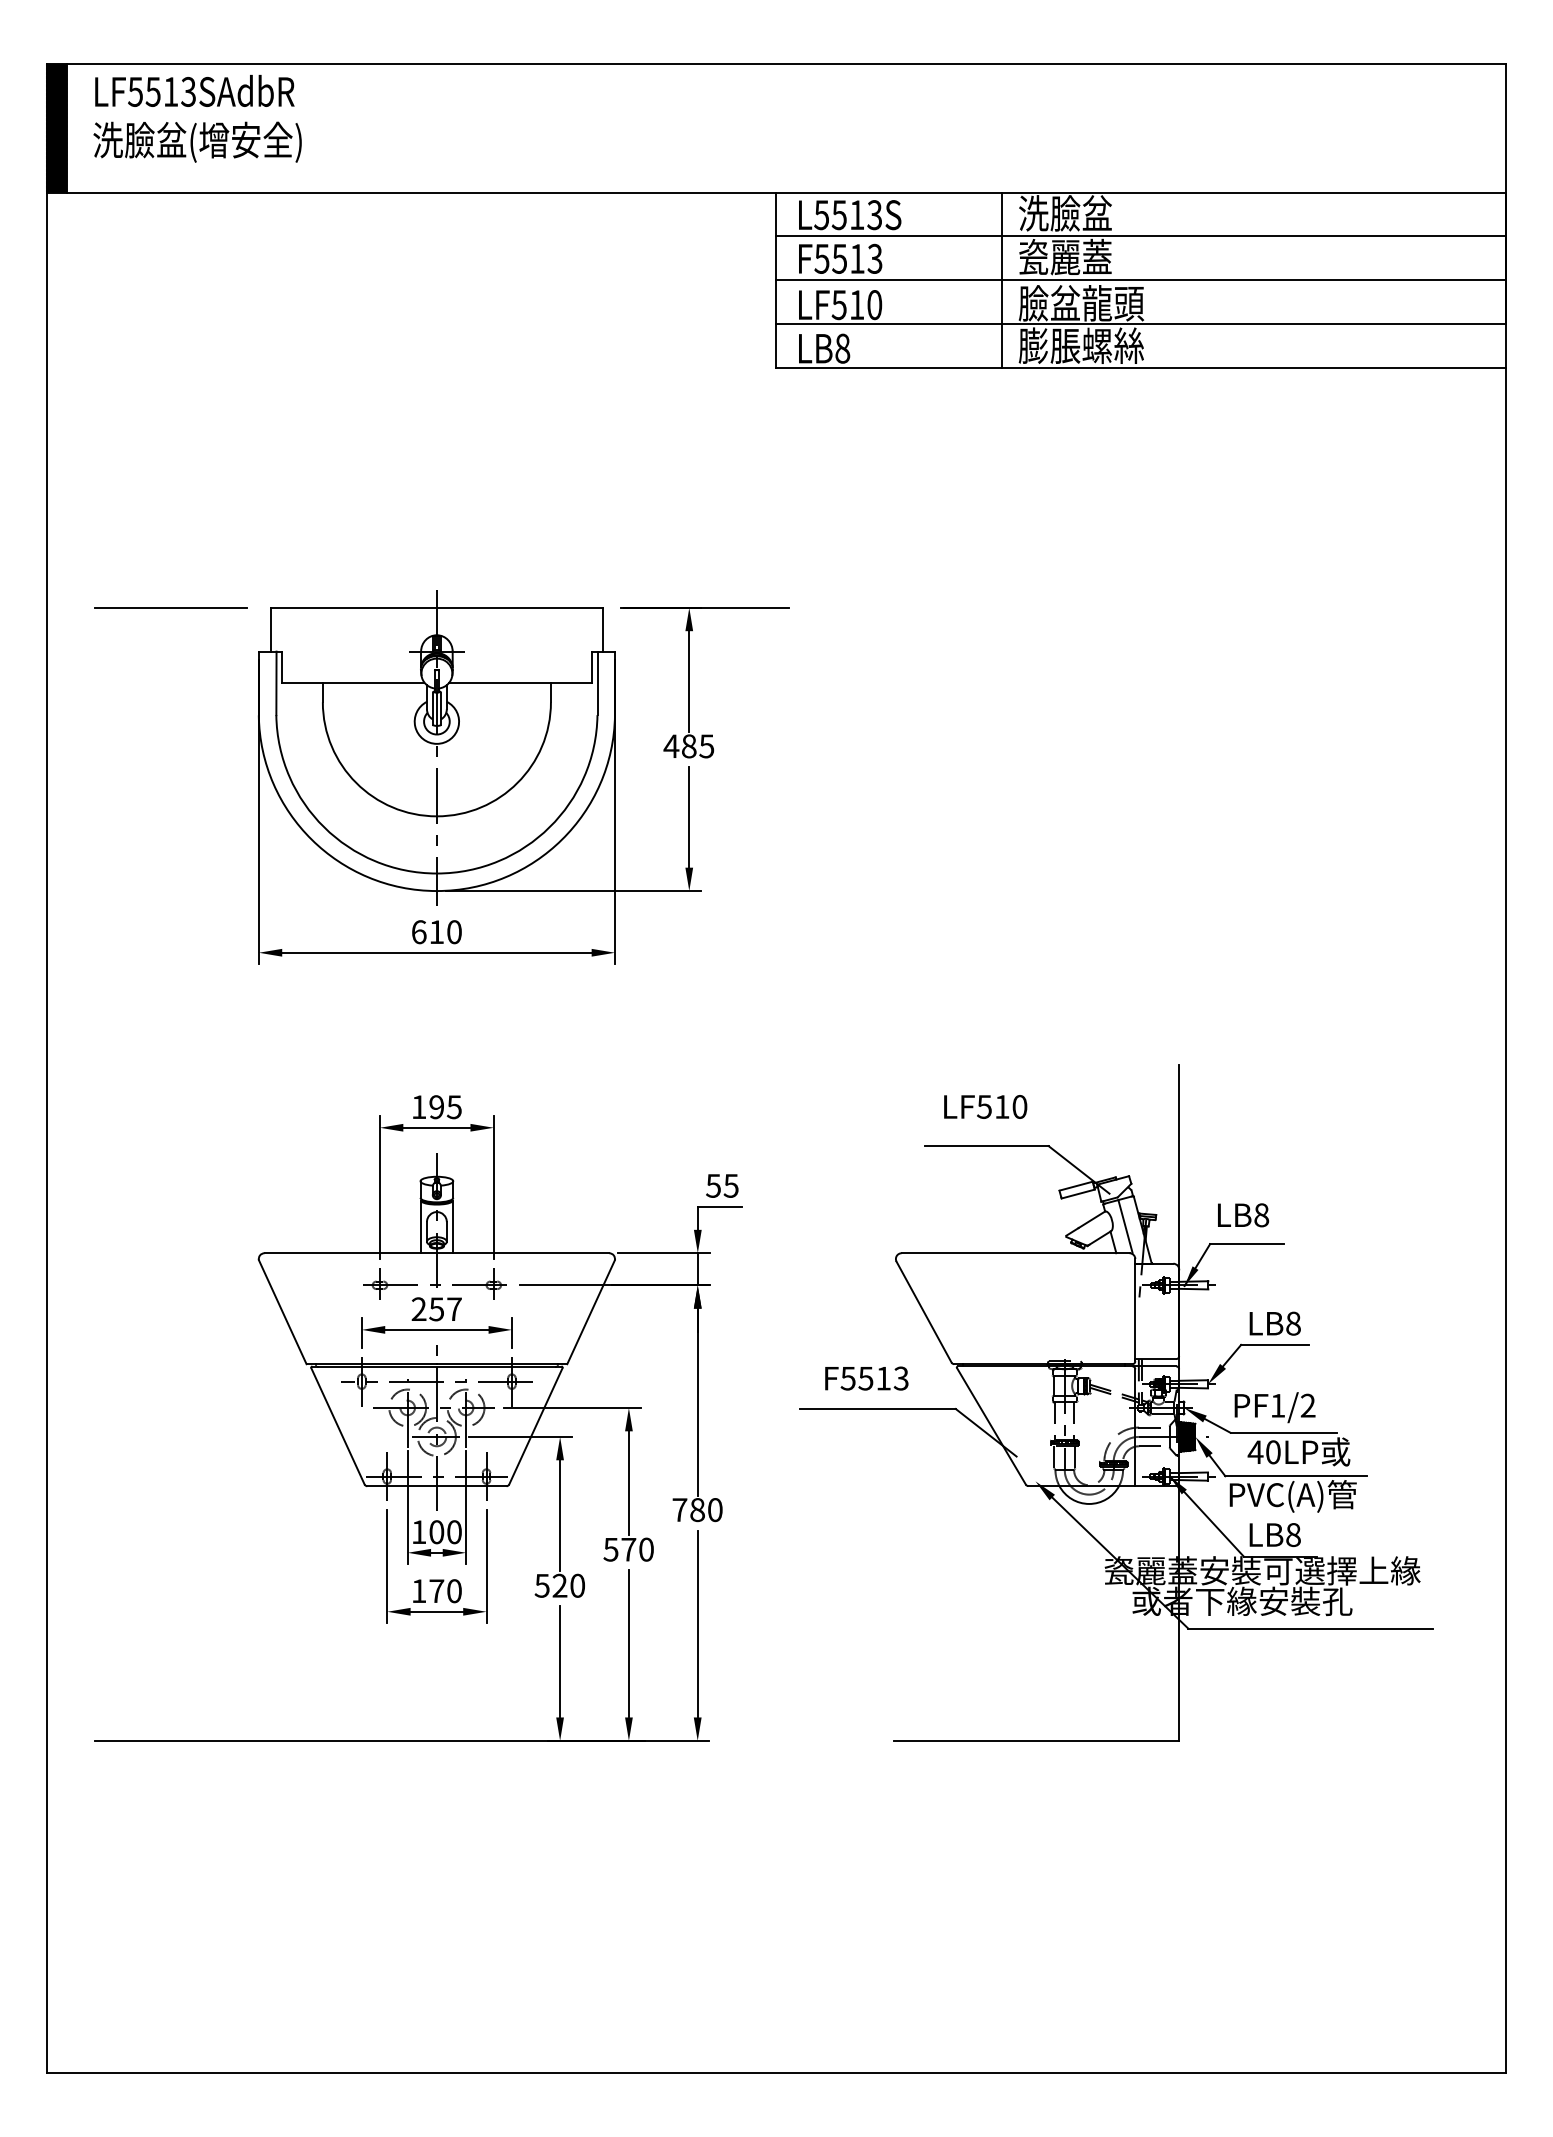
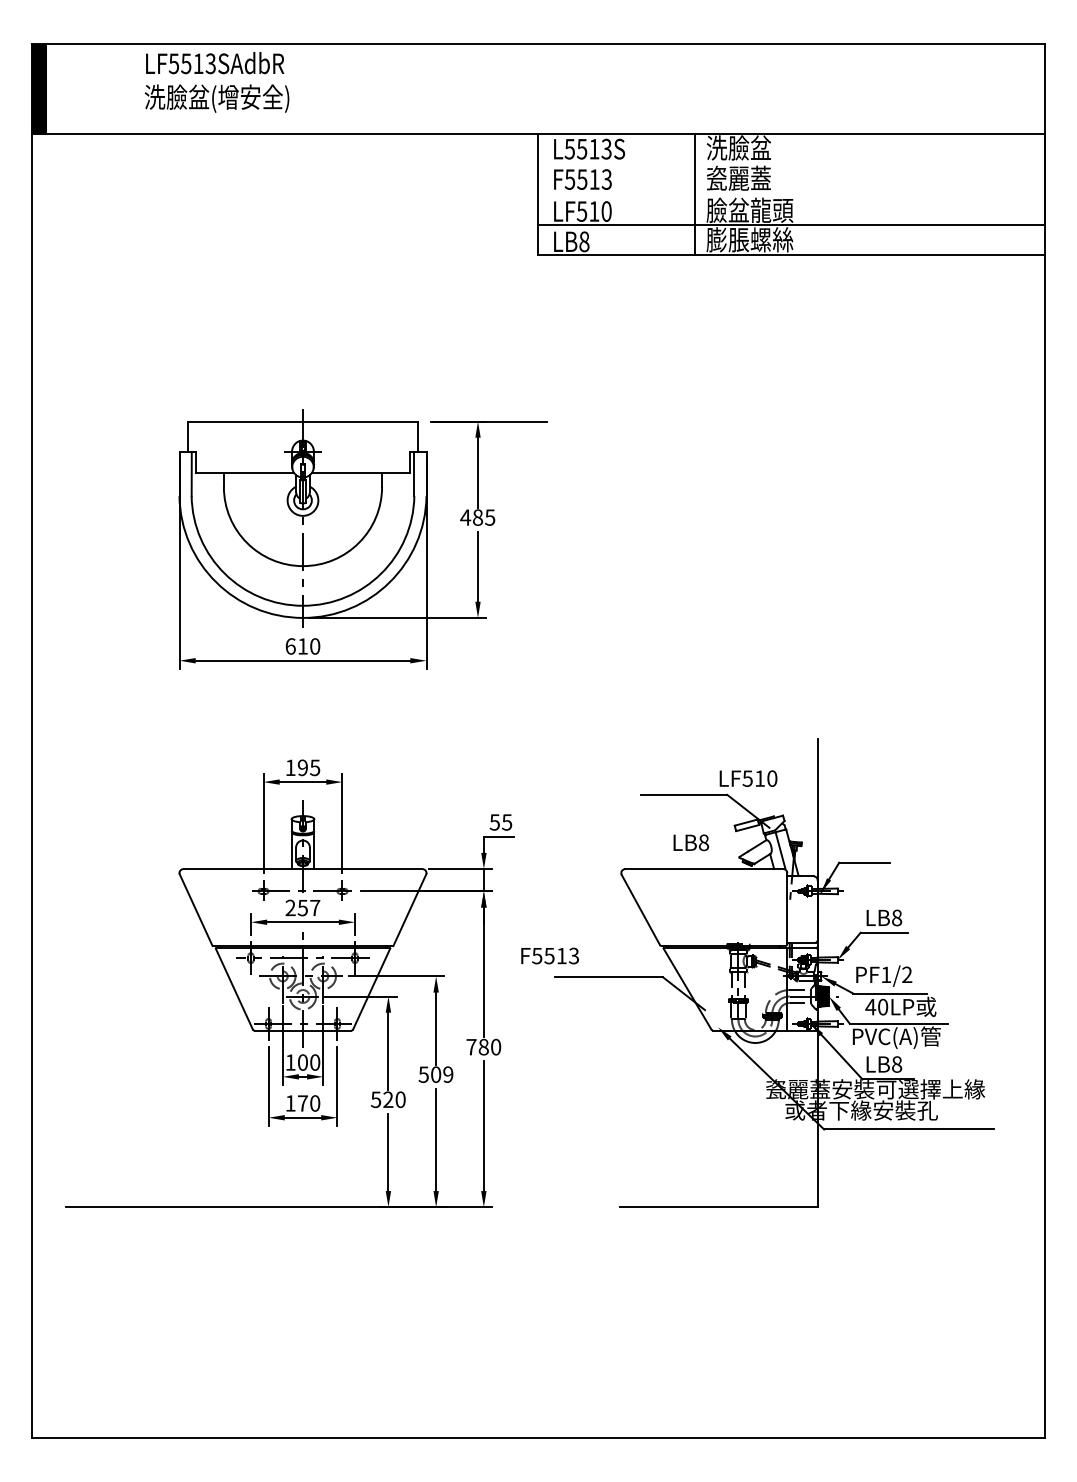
text: (196, 118) -> (216, 82), moved
line: (1141, 235) -> (791, 163), removed
line: (1141, 280) -> (791, 194), removed
line: (170, 607) -> (118, 421), removed
text: (985, 1106) -> (748, 778), moved
text: (1243, 1214) -> (691, 842), moved
text: (865, 1377) -> (549, 955), moved
text: (638, 1549) -> (442, 1074), 570 -> 509

